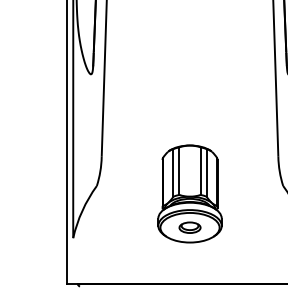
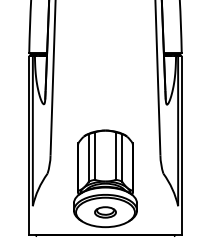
part: (190, 193) -> (105, 178), size x1.6

